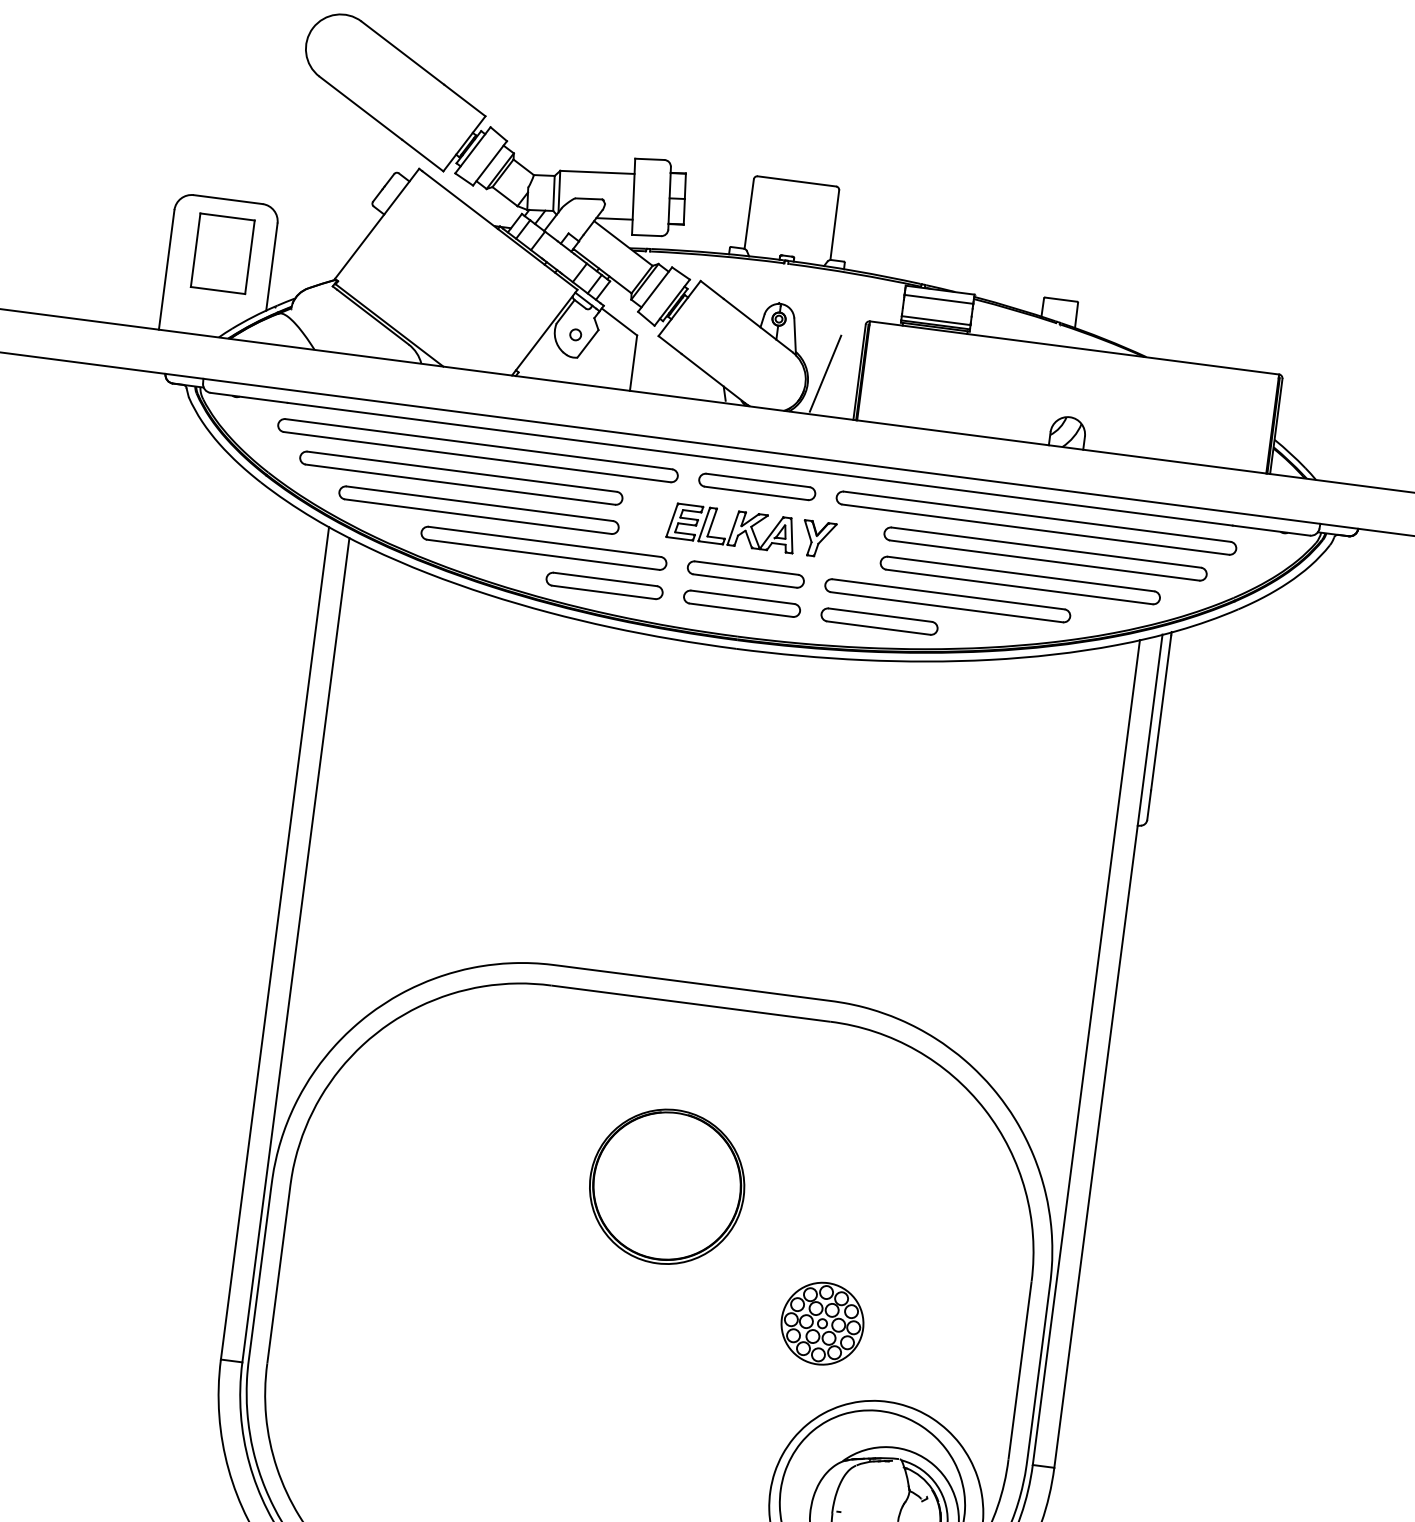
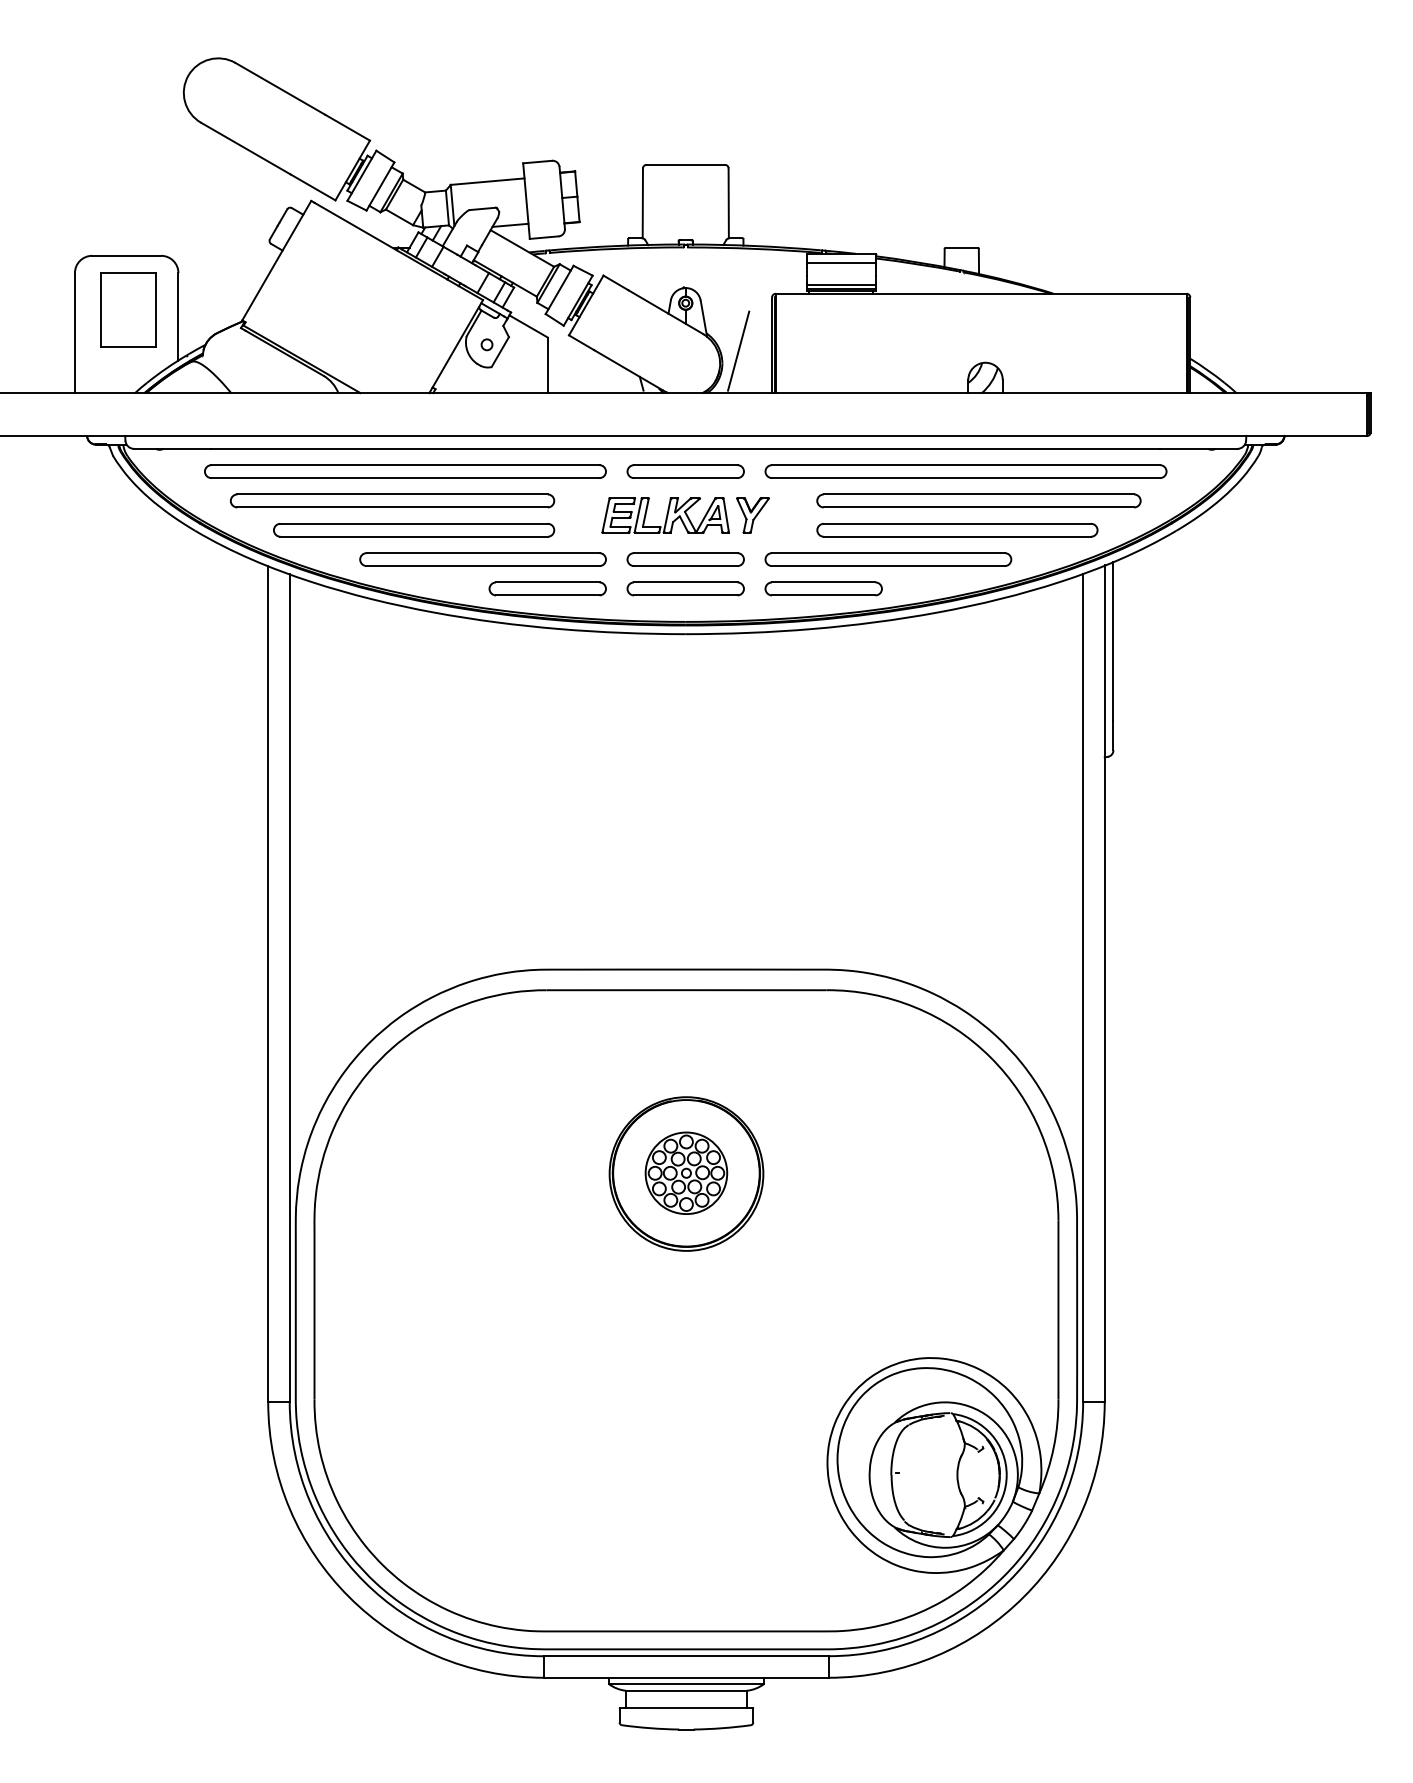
part: (822, 1322) -> (686, 1172), moved

